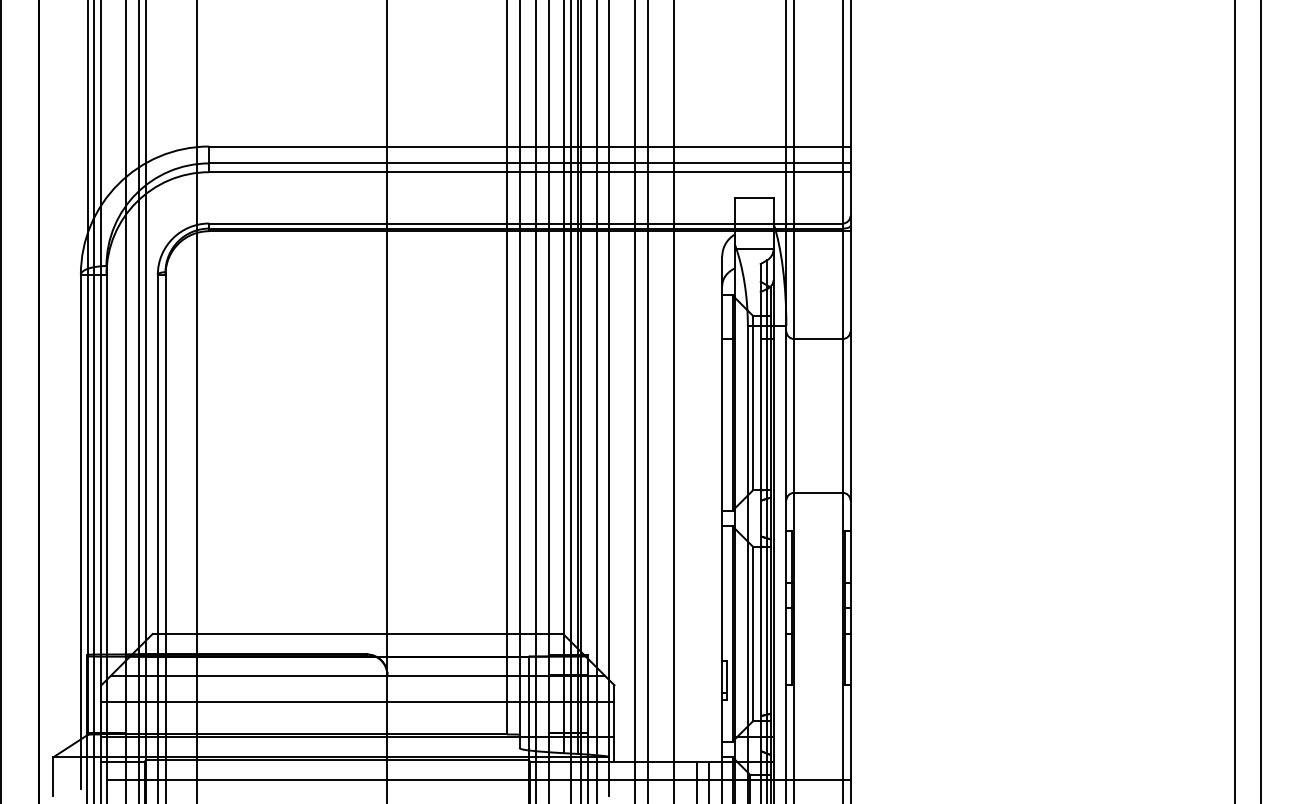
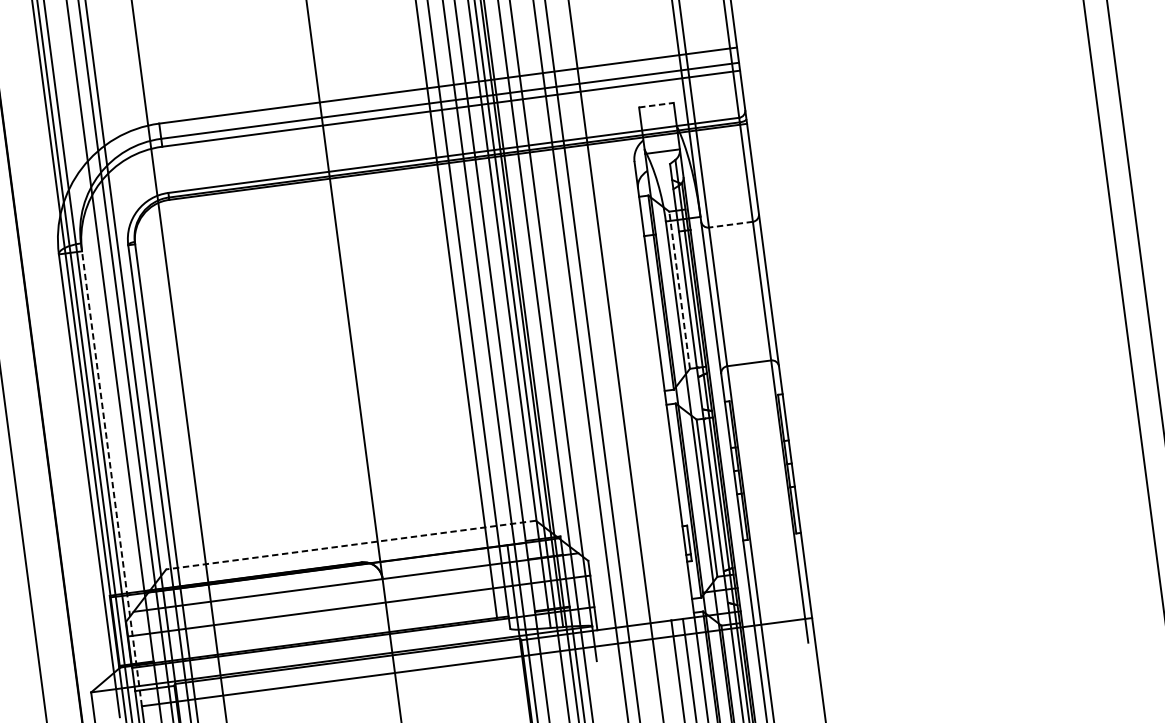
line: (754, 197) -> (656, 104), solid -> dashed
line: (817, 338) -> (730, 224), solid -> dashed
line: (753, 402) -> (679, 289), solid -> dashed
line: (106, 522) -> (111, 474), solid -> dashed
line: (357, 634) -> (350, 545), solid -> dashed

